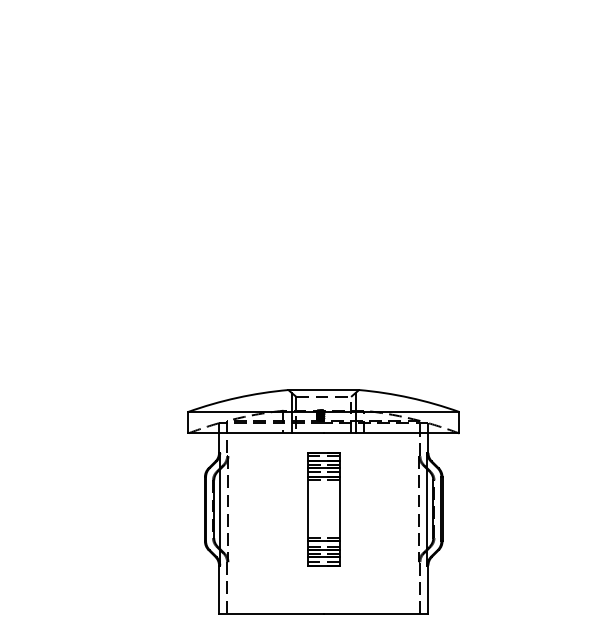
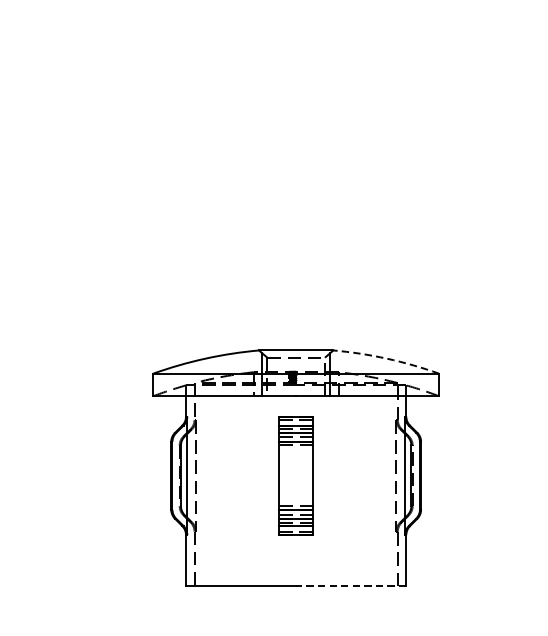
arc: (409, 397) -> (386, 358), solid -> dashed
line: (375, 613) -> (350, 585), solid -> dashed

